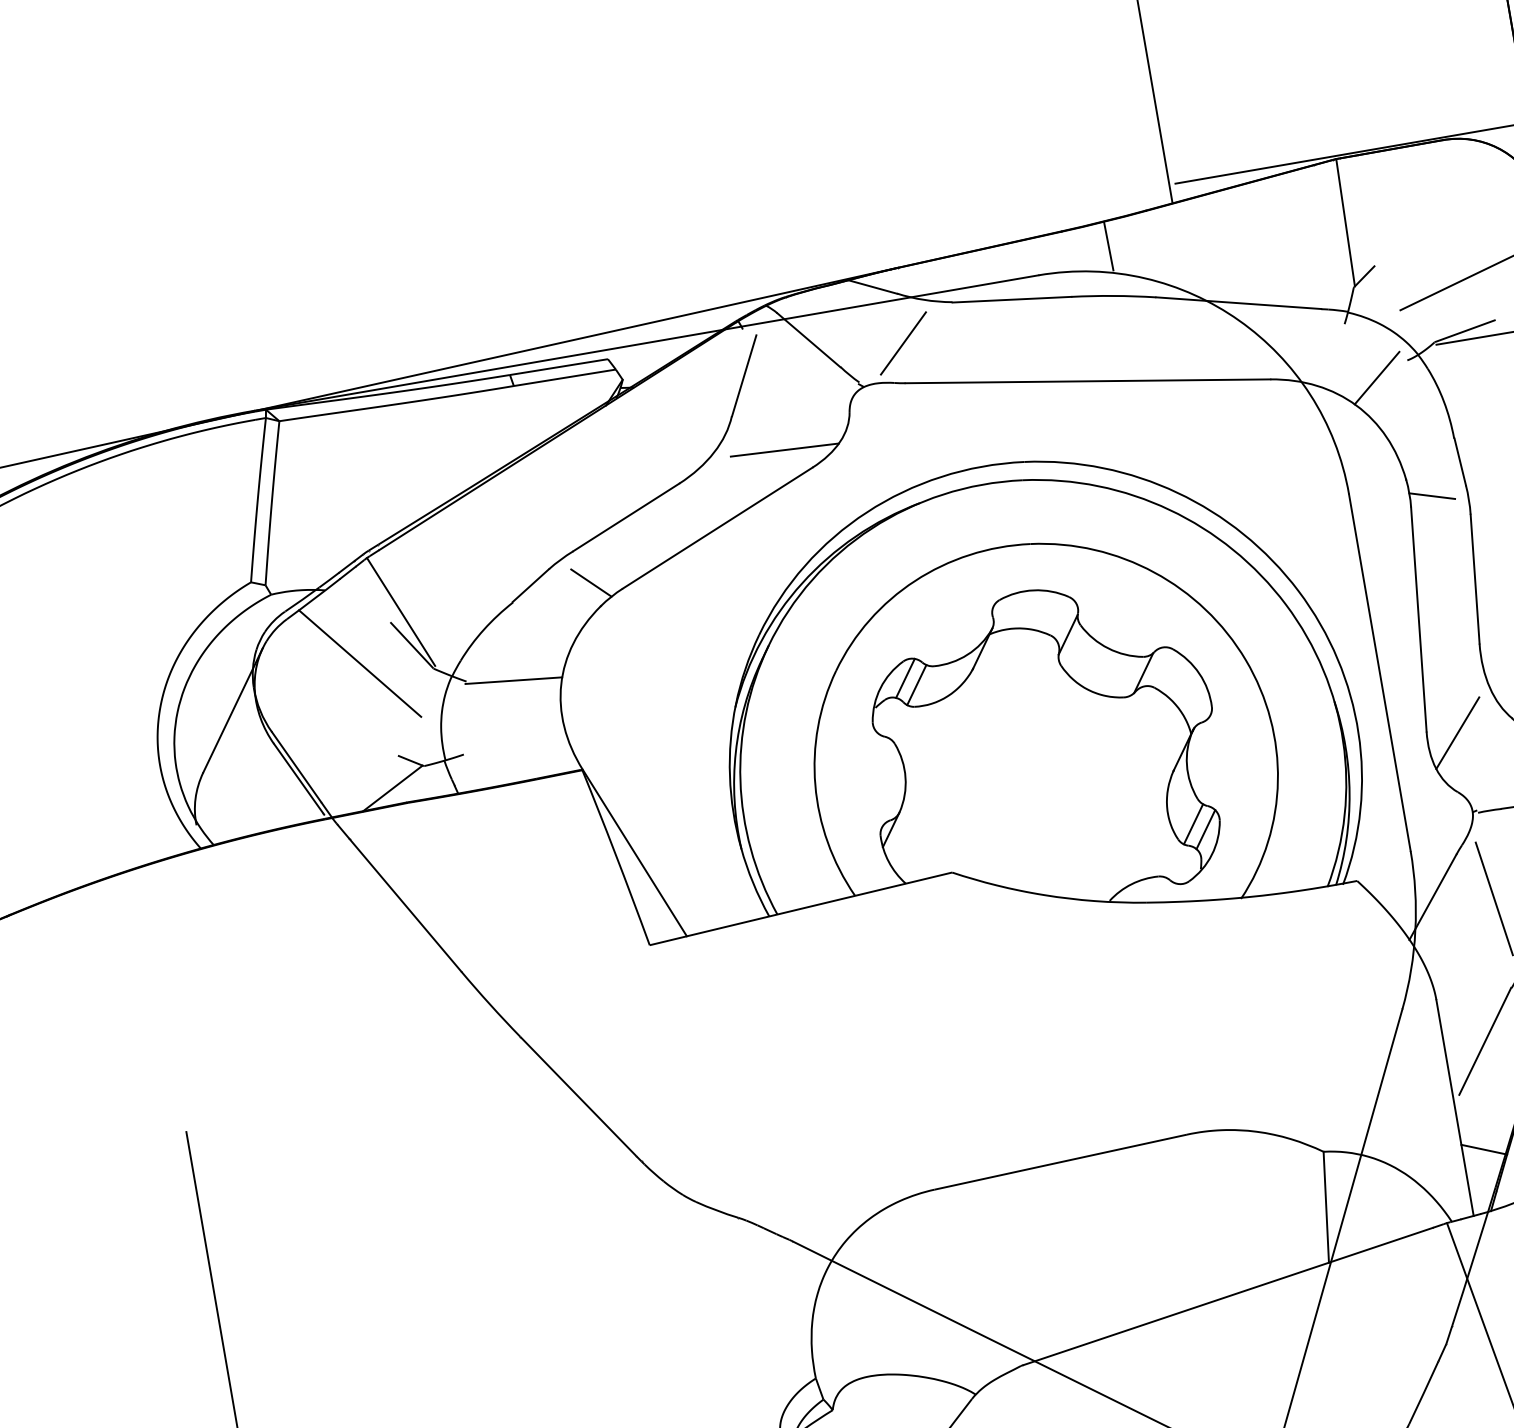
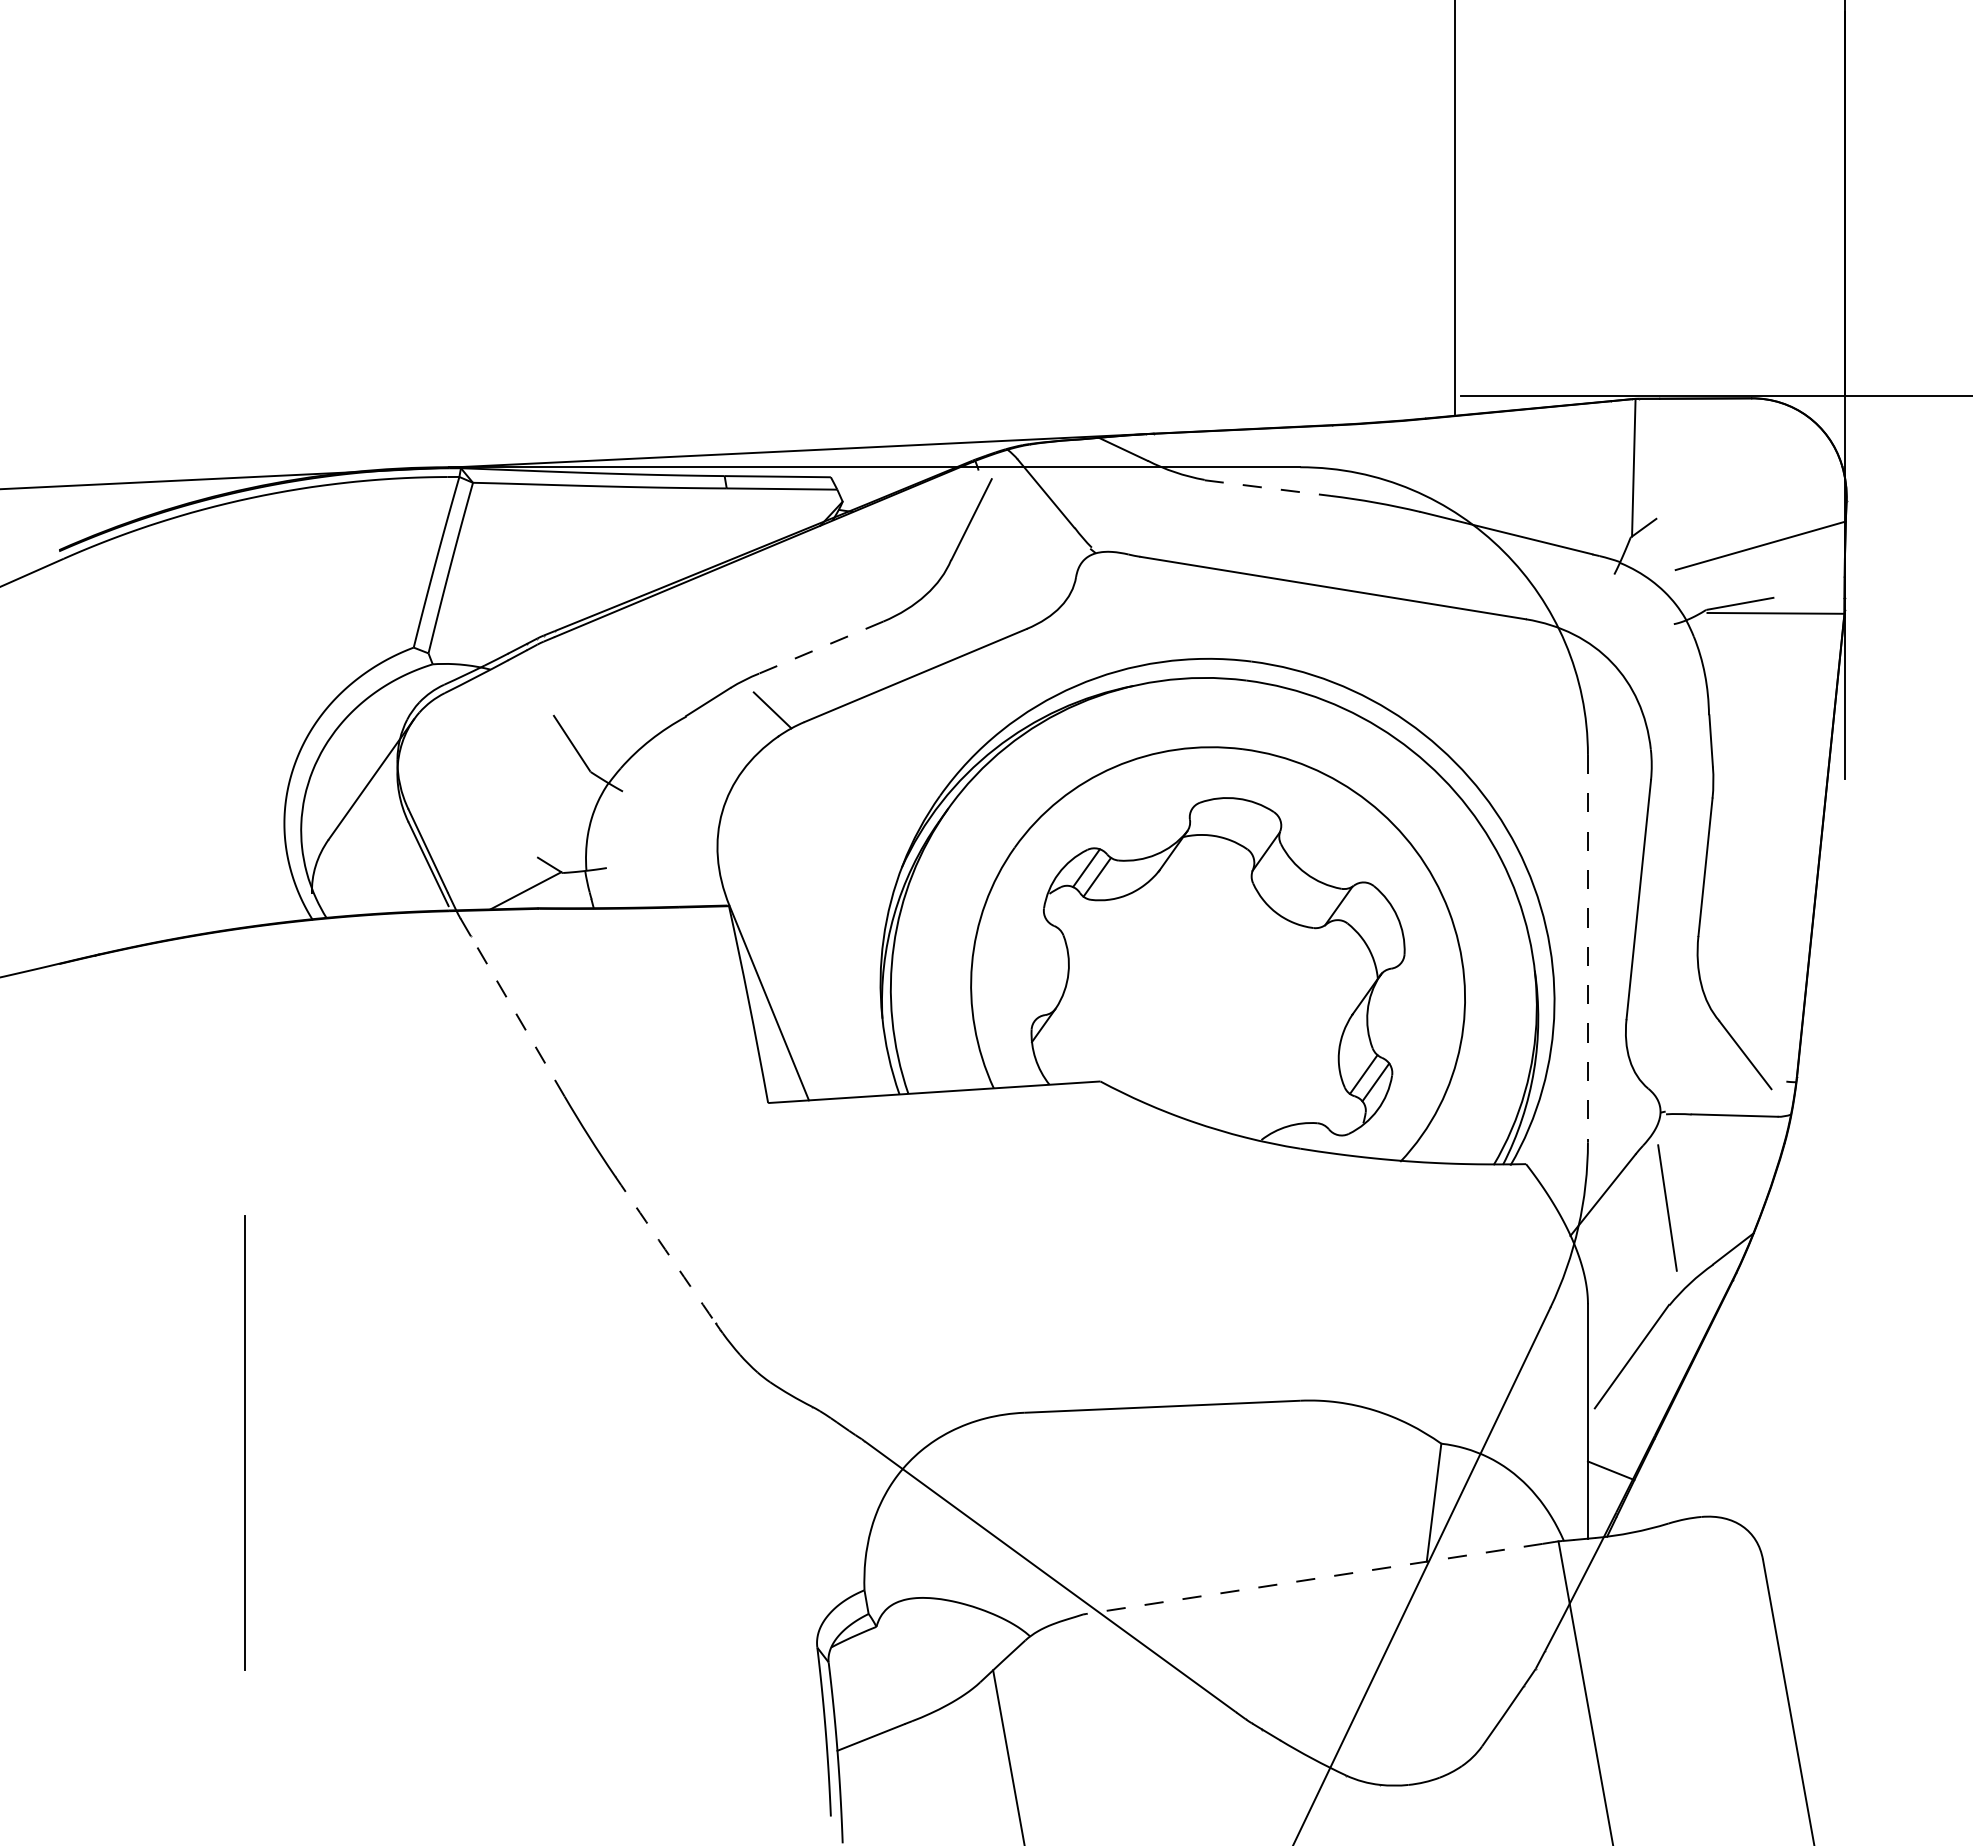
line: (1108, 245) -> (1379, 448), removed
line: (1011, 300) -> (1267, 488), solid -> dashed
line: (903, 343) -> (1145, 514), removed
line: (1376, 377) -> (1638, 636), removed
line: (784, 450) -> (1000, 605), removed
line: (1431, 495) -> (1674, 771), removed
line: (625, 517) -> (820, 647), solid -> dashed
line: (401, 612) -> (566, 706), removed
line: (359, 663) -> (513, 752), removed
line: (1379, 672) -> (1587, 948), solid -> dashed
line: (513, 680) -> (672, 798), removed
line: (1457, 733) -> (1658, 1026), removed
line: (405, 905) -> (517, 1016), solid -> dashed
arc: (578, 1096) -> (665, 1249), solid -> dashed
line: (1227, 1297) -> (1313, 1579), solid -> dashed

